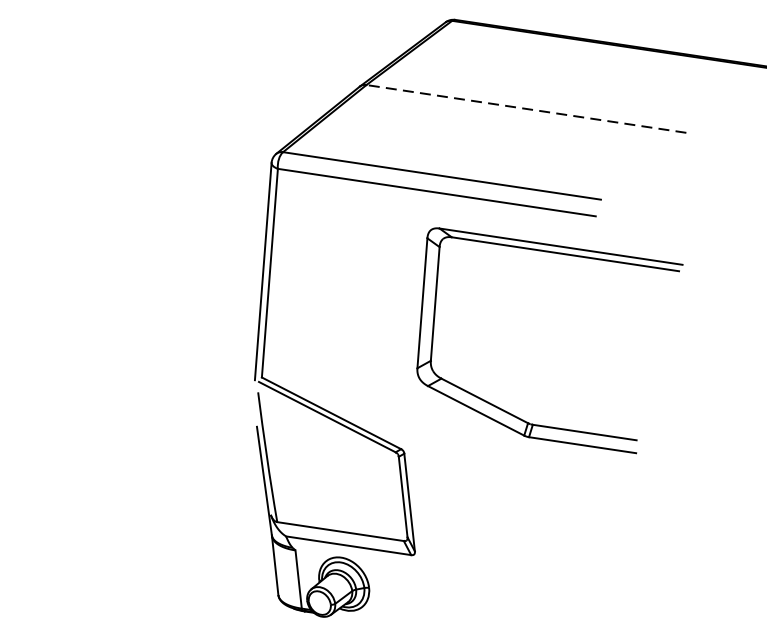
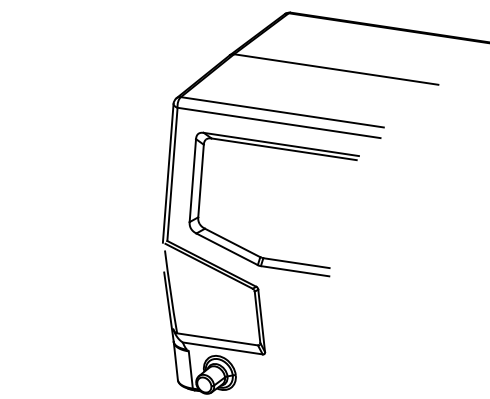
line: (525, 108) -> (335, 69), dashed -> solid
part: (511, 412) -> (249, 250), moved

